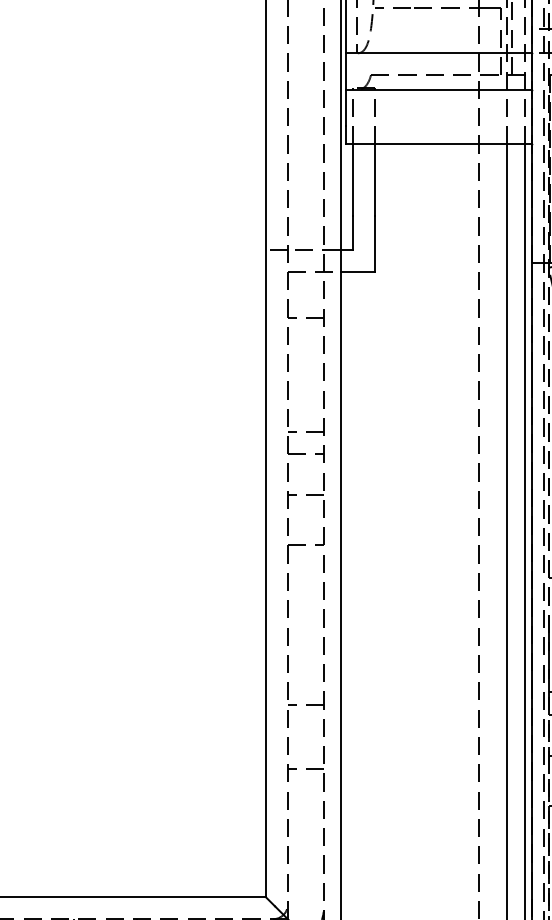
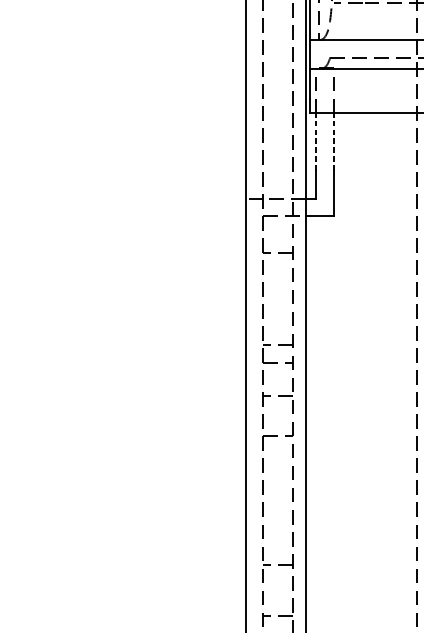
line: (353, 180) -> (316, 142), solid -> dashed
line: (375, 180) -> (333, 142), solid -> dashed

